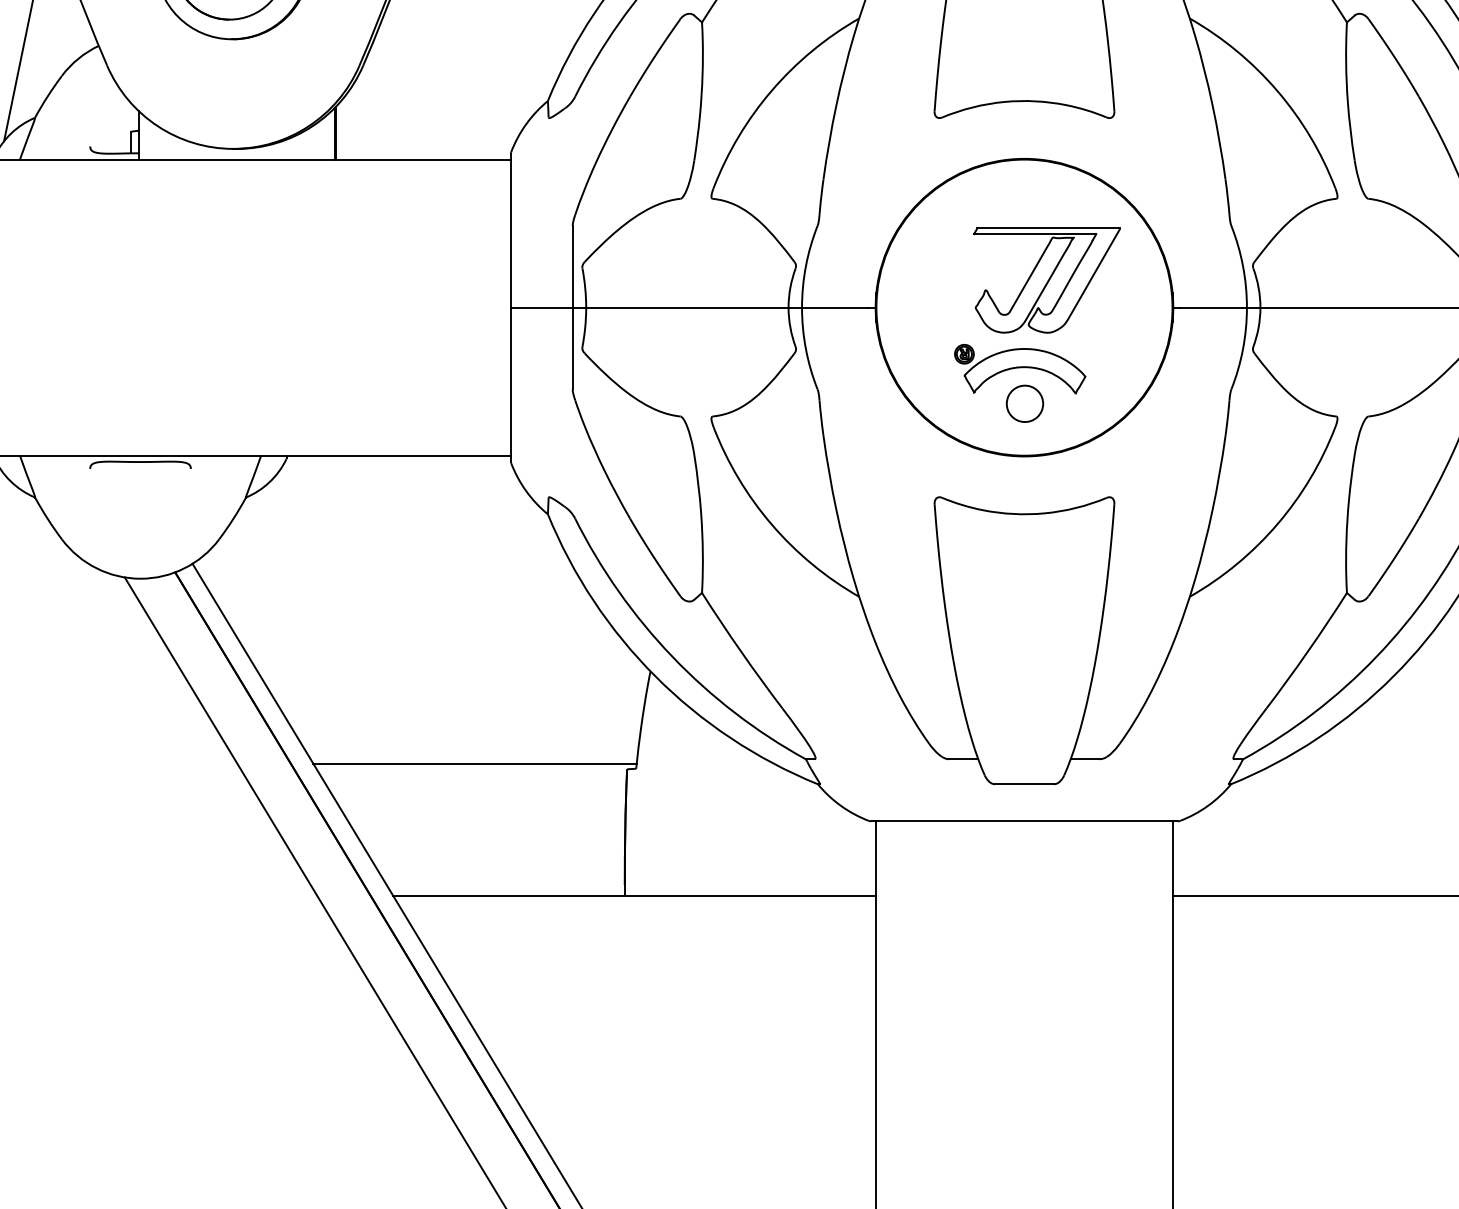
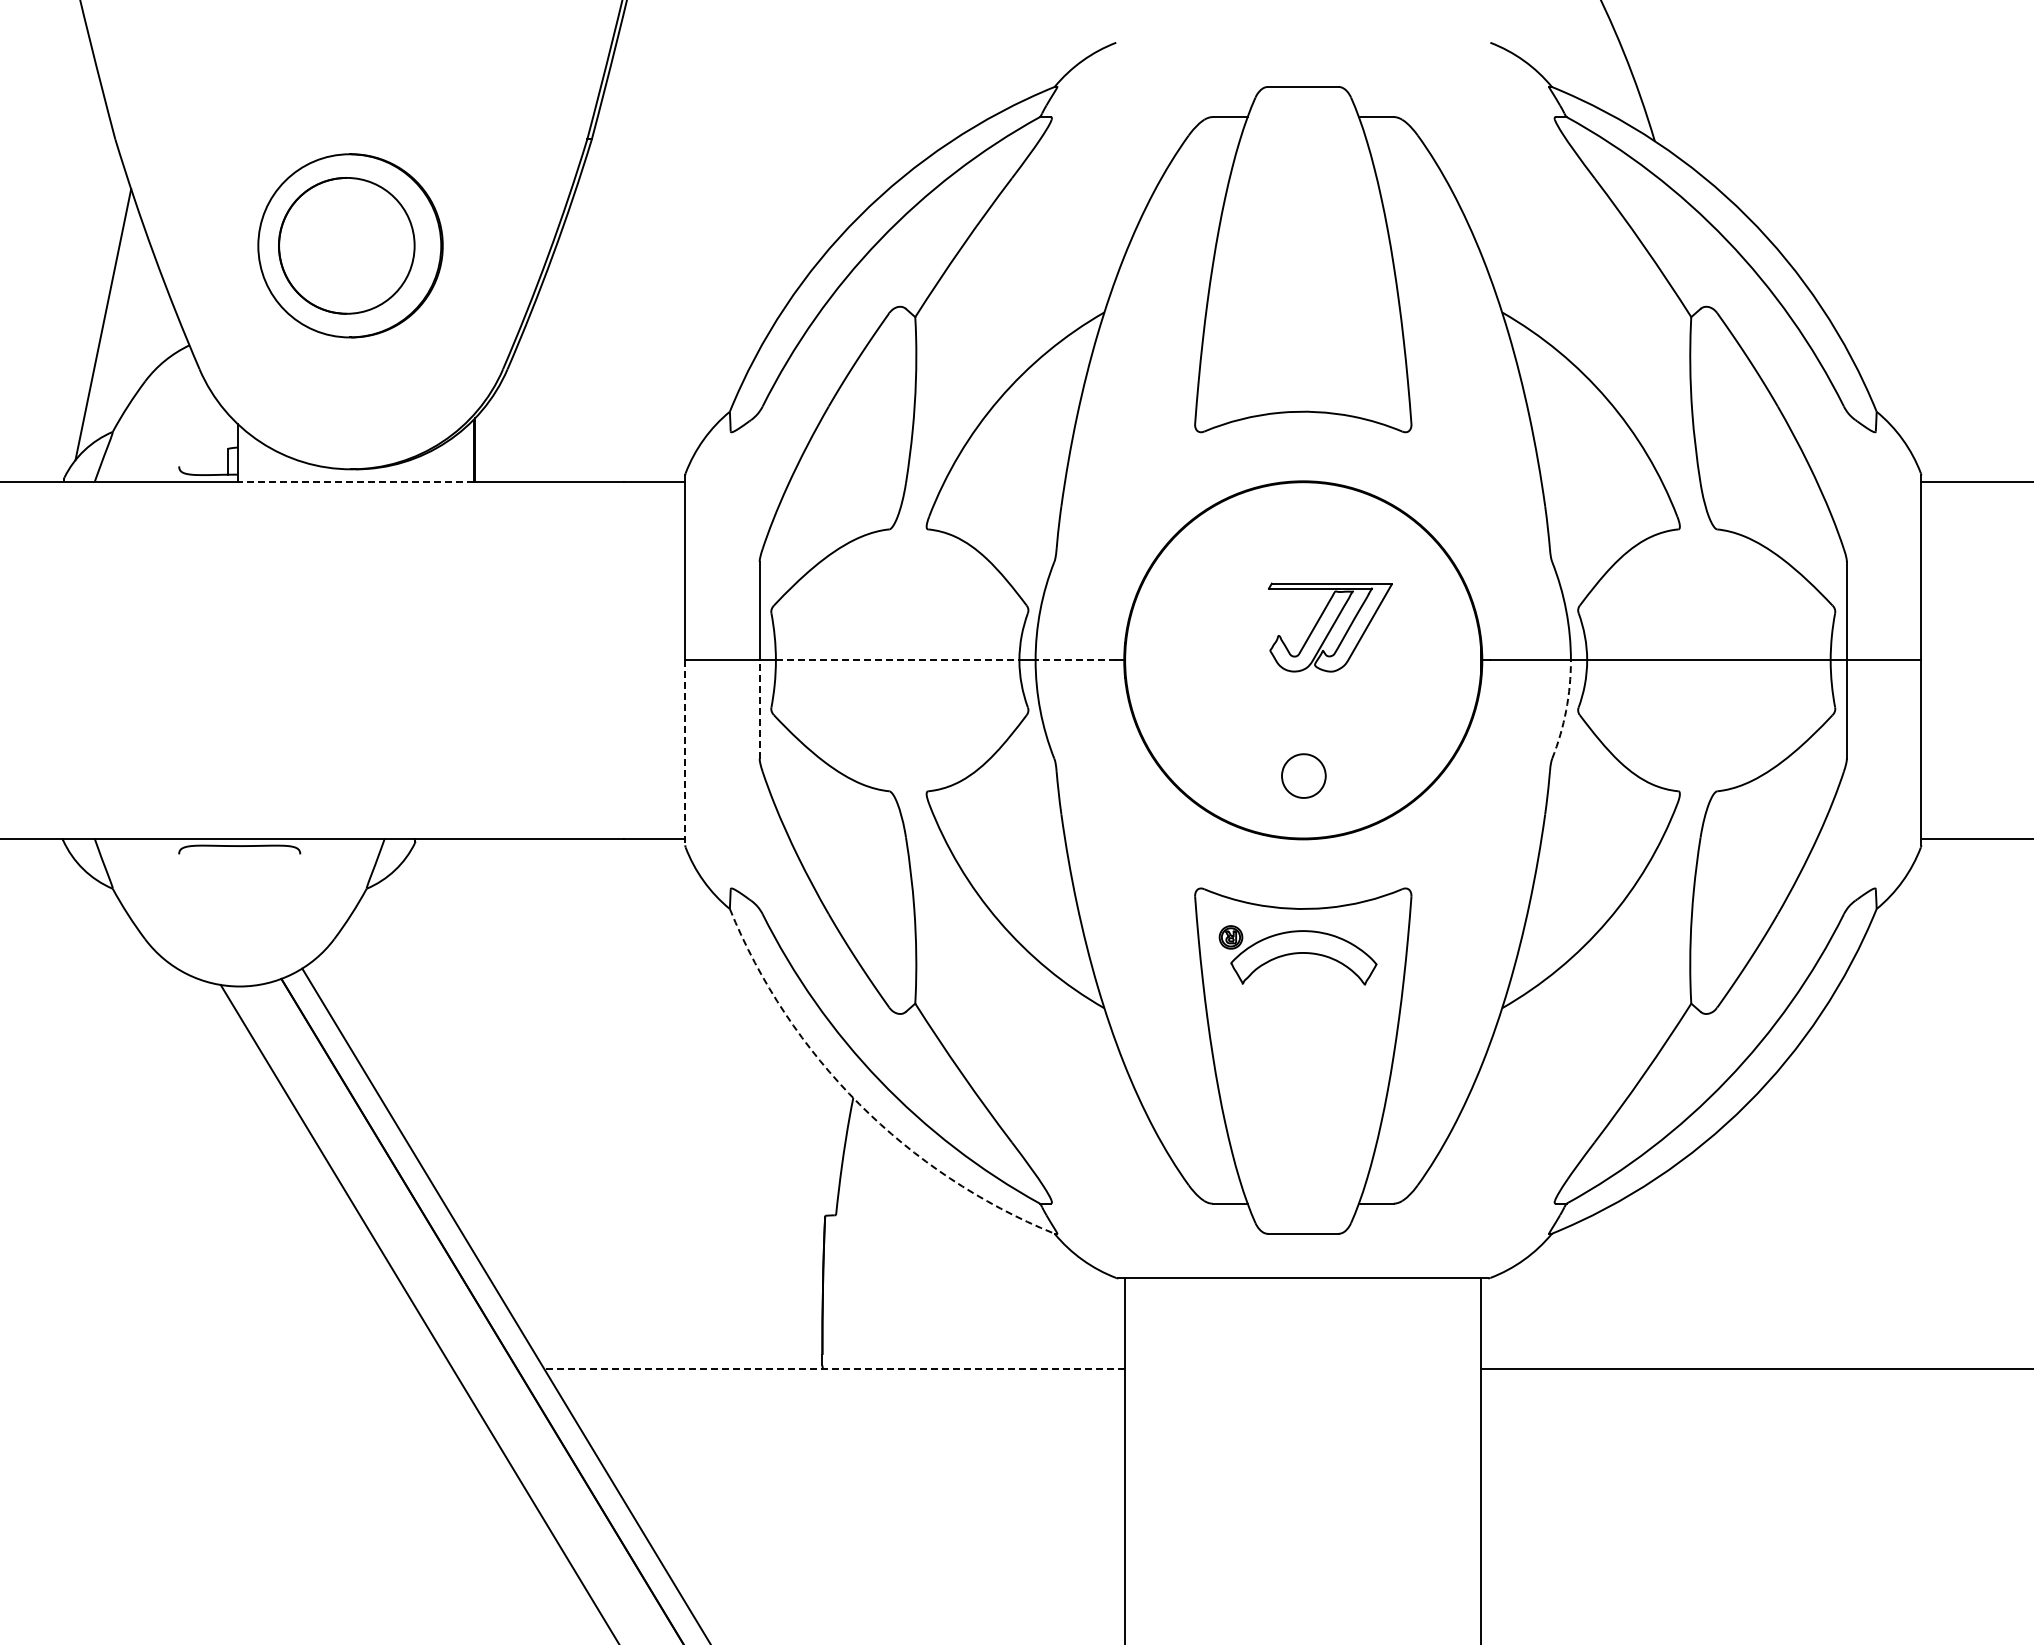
line: (236, 159) -> (355, 482), solid -> dashed
part: (1047, 280) -> (1330, 627), size x0.7
line: (687, 307) -> (897, 660), solid -> dashed
line: (835, 307) -> (1075, 660), solid -> dashed
line: (572, 348) -> (759, 709), solid -> dashed
arc: (1243, 349) -> (1566, 710), solid -> dashed
part: (1019, 369) -> (1297, 955), moved
line: (511, 385) -> (685, 753), solid -> dashed
arc: (655, 676) -> (859, 1104), solid -> dashed
line: (474, 763) -> (641, 1208), removed
line: (634, 896) -> (834, 1368), solid -> dashed

